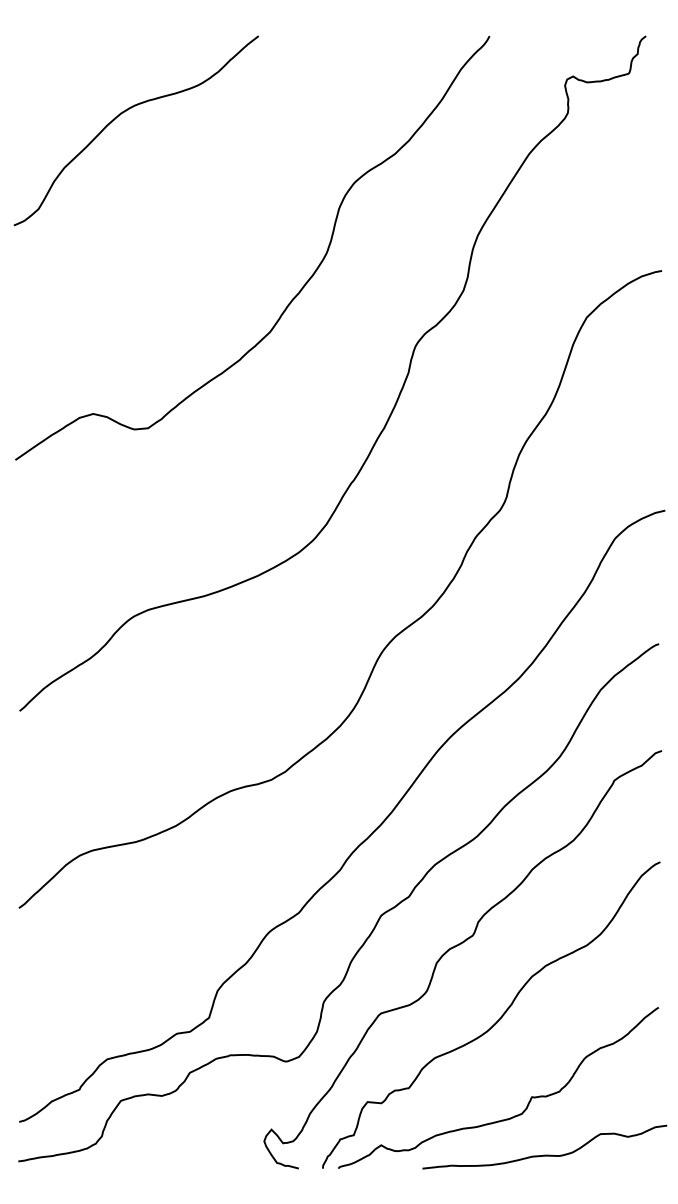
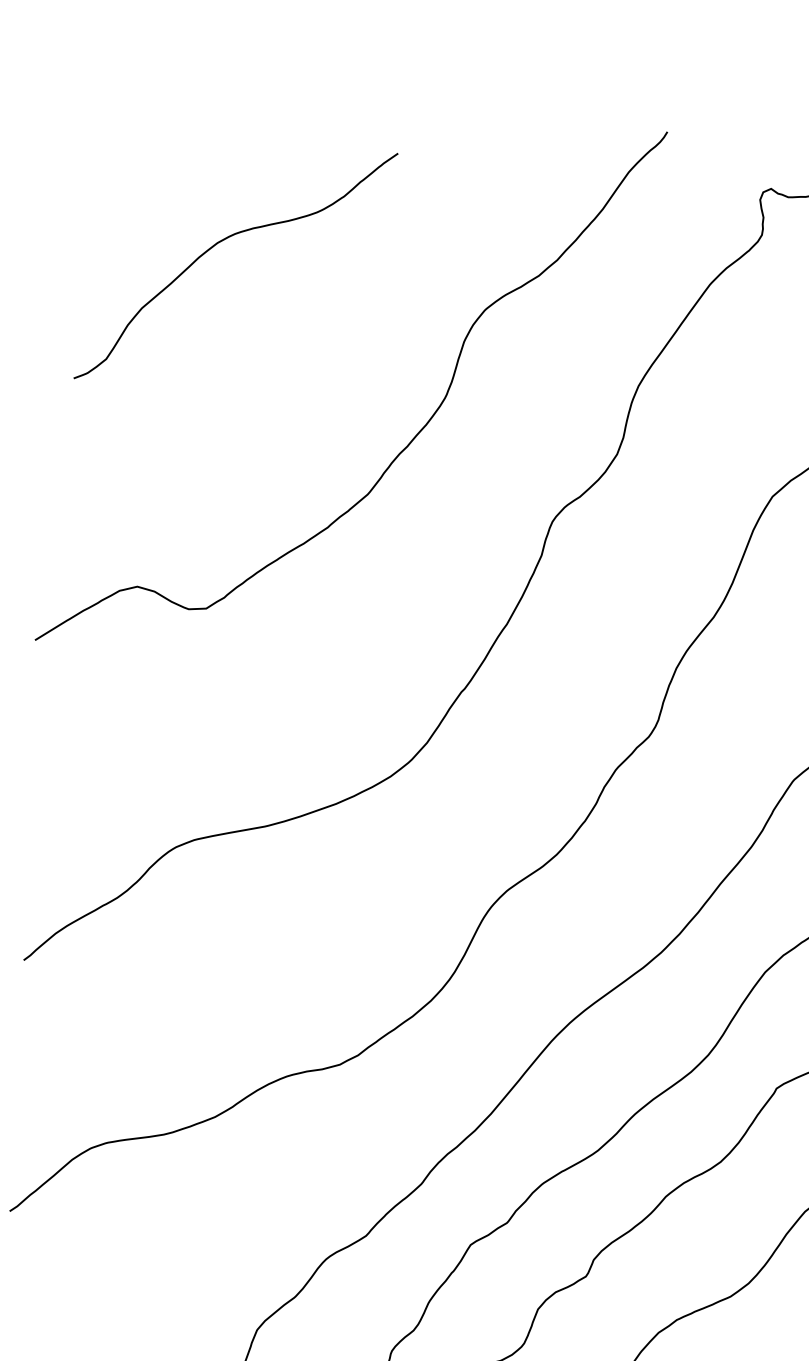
curve: (123, 113) -> (220, 243), moved

